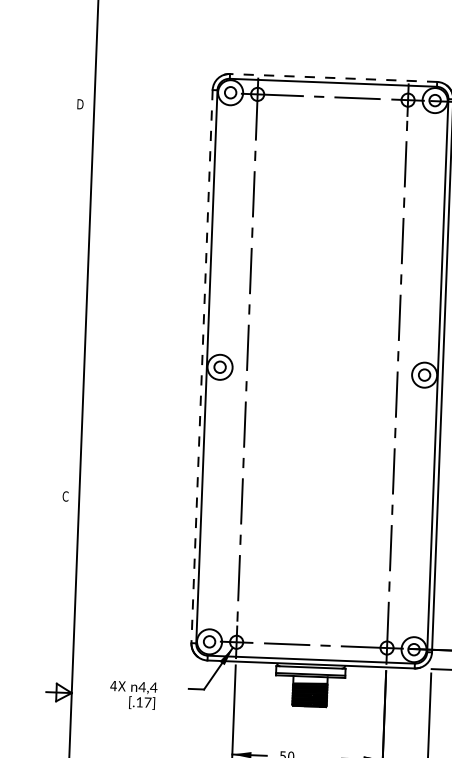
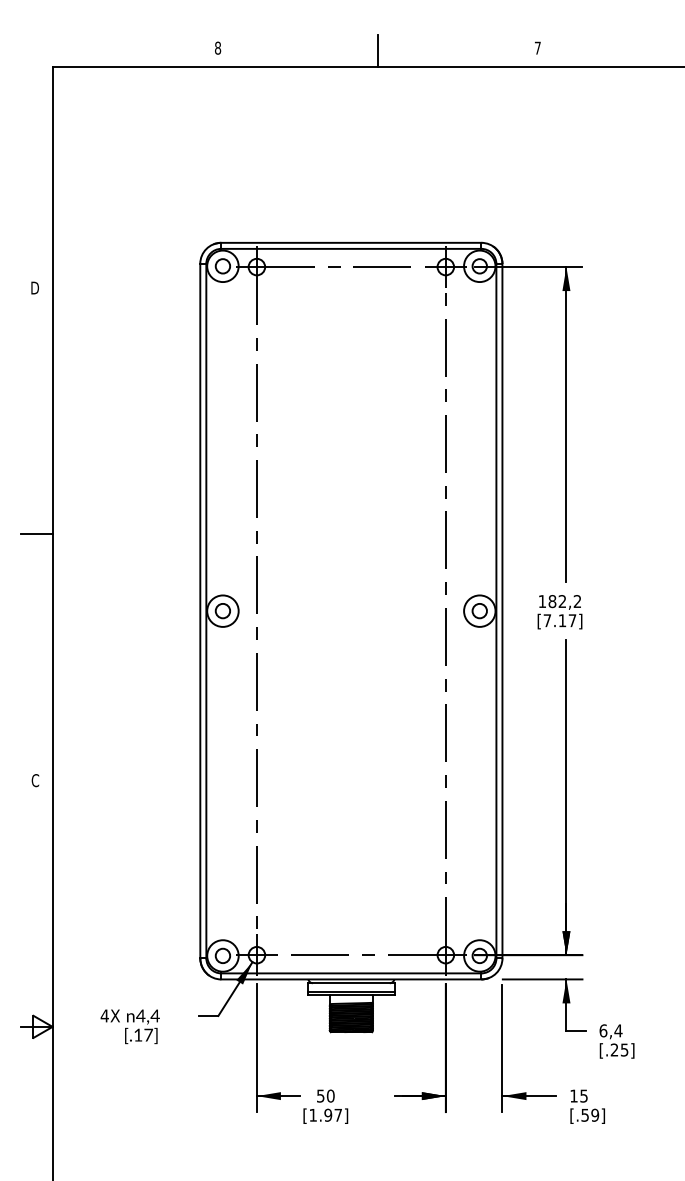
line: (332, 77) -> (350, 242), dashed -> solid
line: (73, 300) -> (36, 534), added
line: (202, 366) -> (200, 611), dashed -> solid

